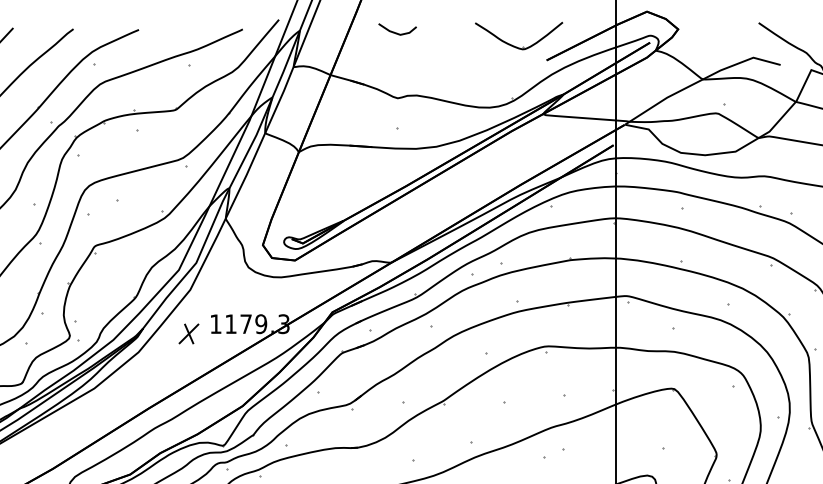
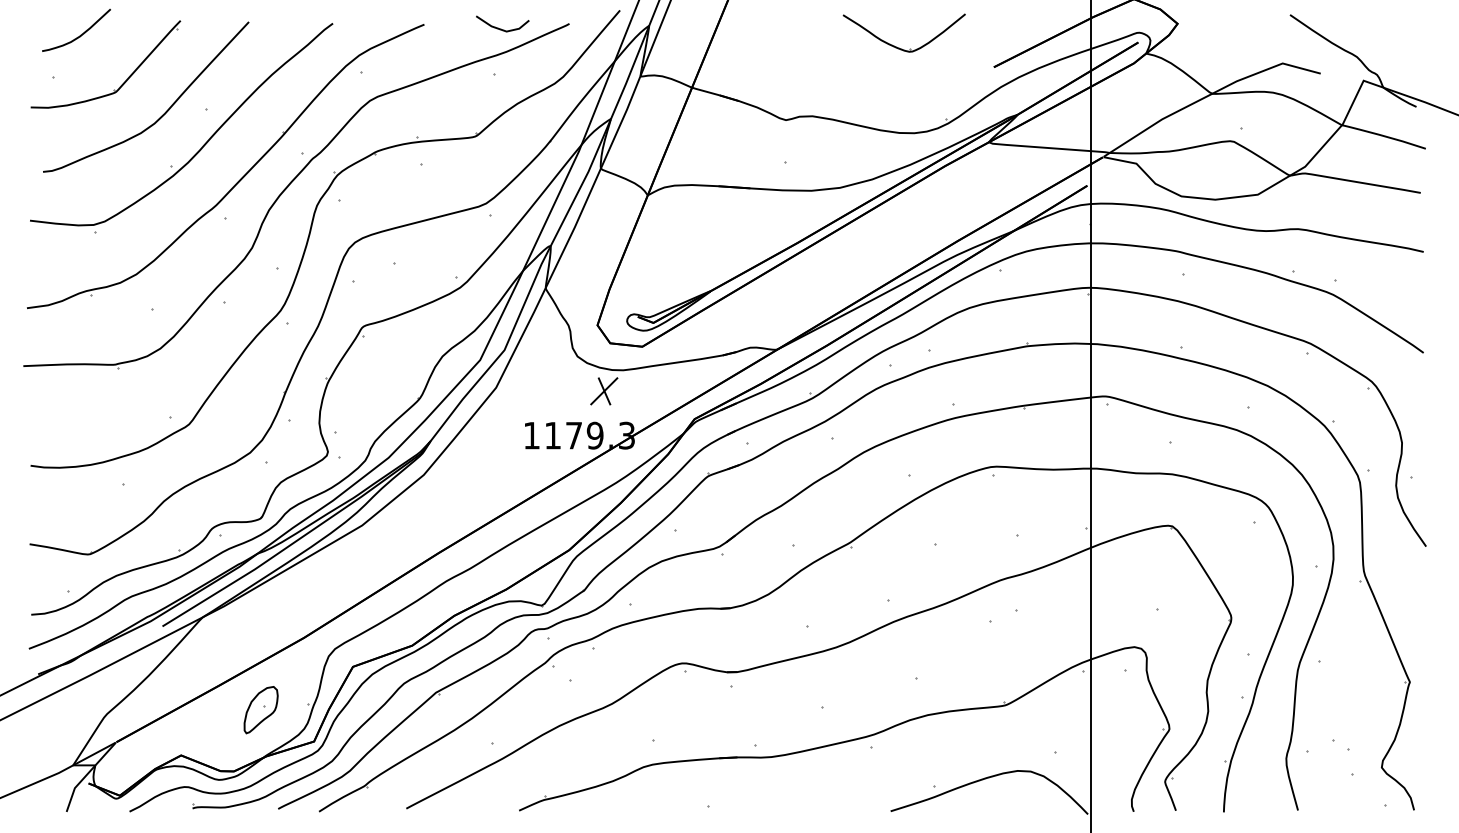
line: (396, 32) -> (501, 28), moved
part: (515, 46) -> (899, 47), moved
part: (189, 334) -> (604, 391), moved

